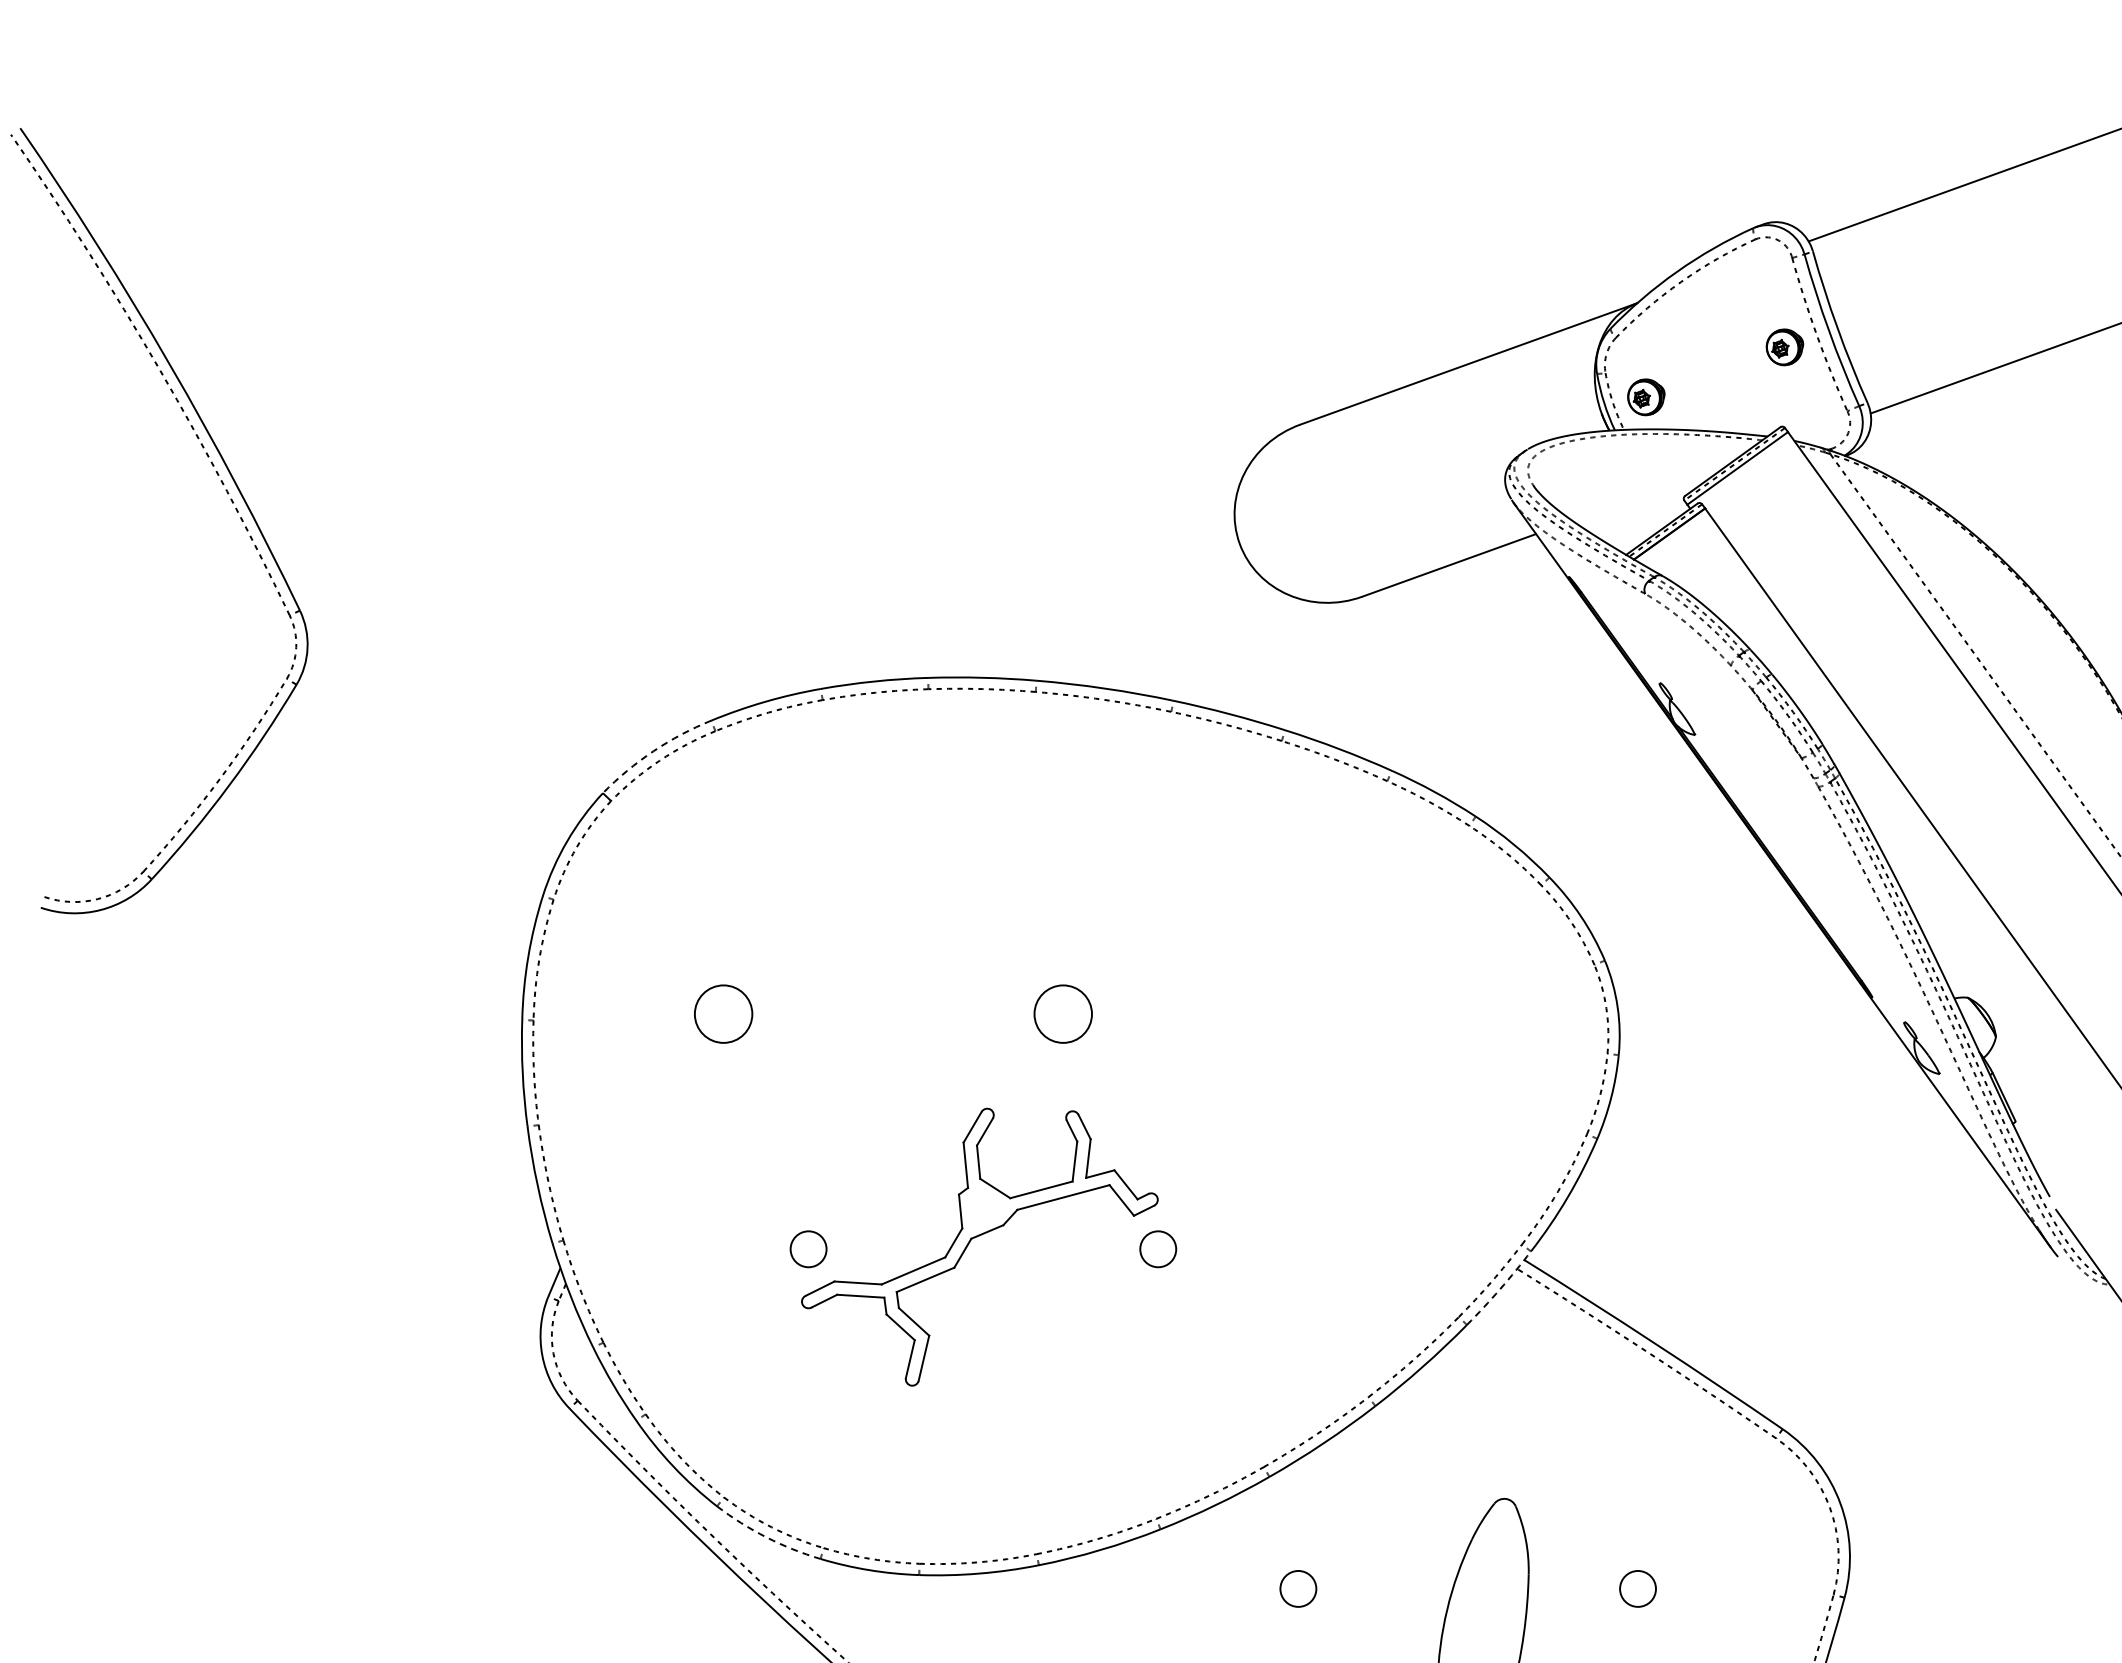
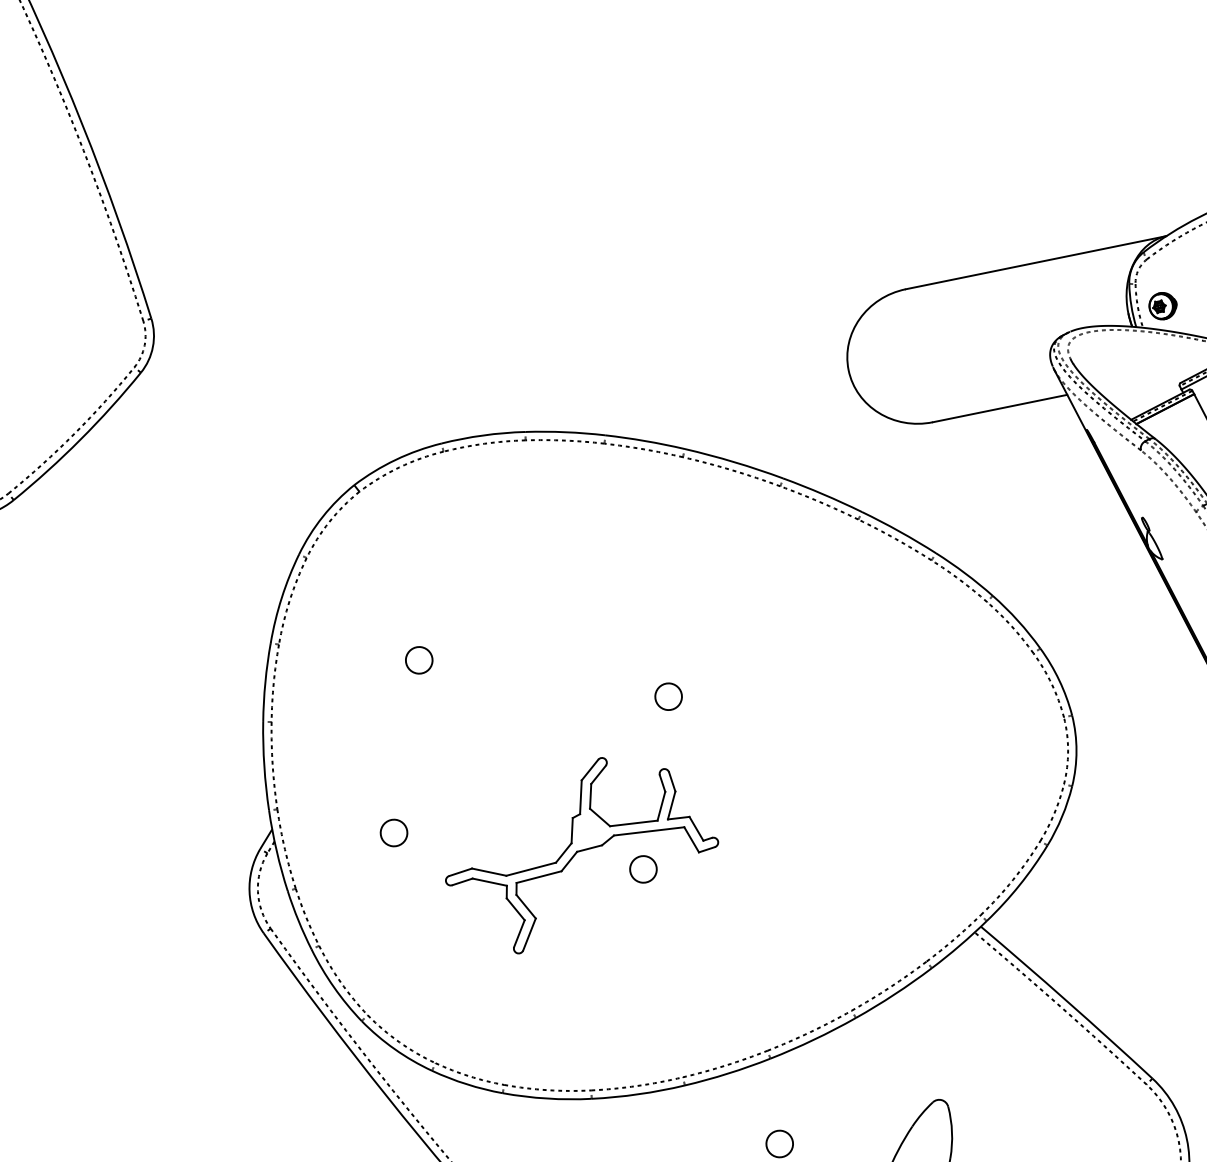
arc: (653, 751) -> (395, 459), dashed -> solid
circle: (723, 1014) -> (419, 660), size x0.62
circle: (1063, 1014) -> (668, 697), size x0.62
circle: (808, 1249) -> (393, 833), moved
circle: (1158, 1249) -> (643, 869), moved
arc: (1500, 1289) -> (960, 945), dashed -> solid
arc: (766, 1537) -> (394, 1049), dashed -> solid

